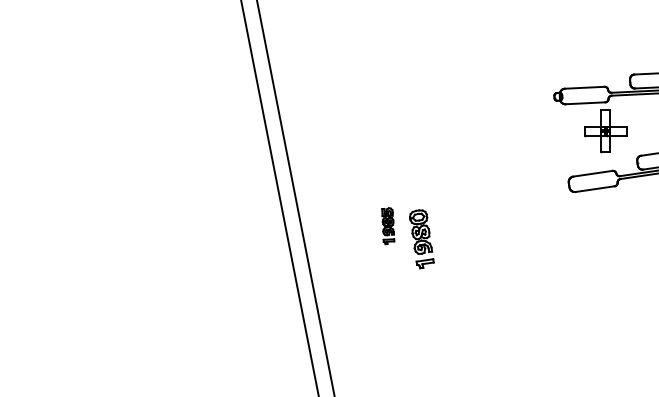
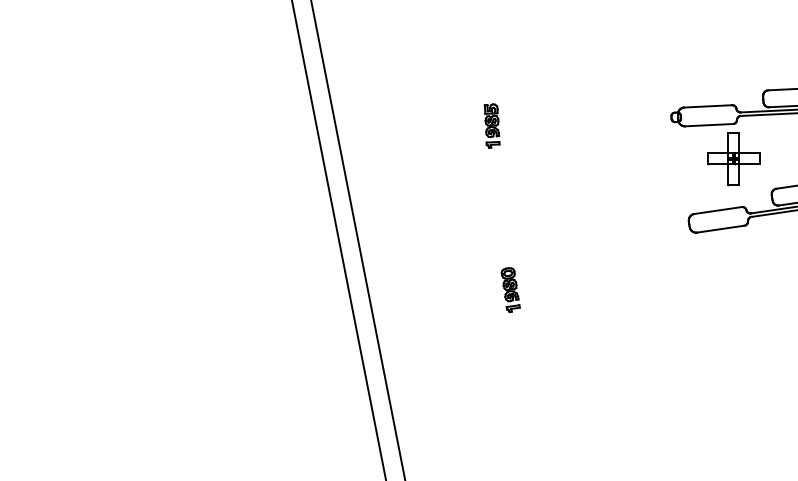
part: (387, 225) -> (491, 125), moved
part: (421, 239) -> (510, 290), size x0.62

